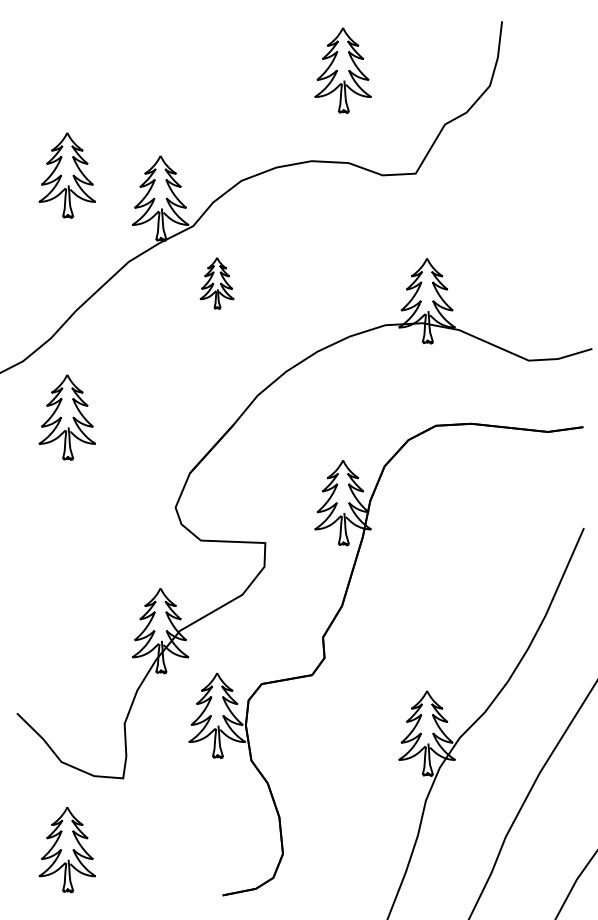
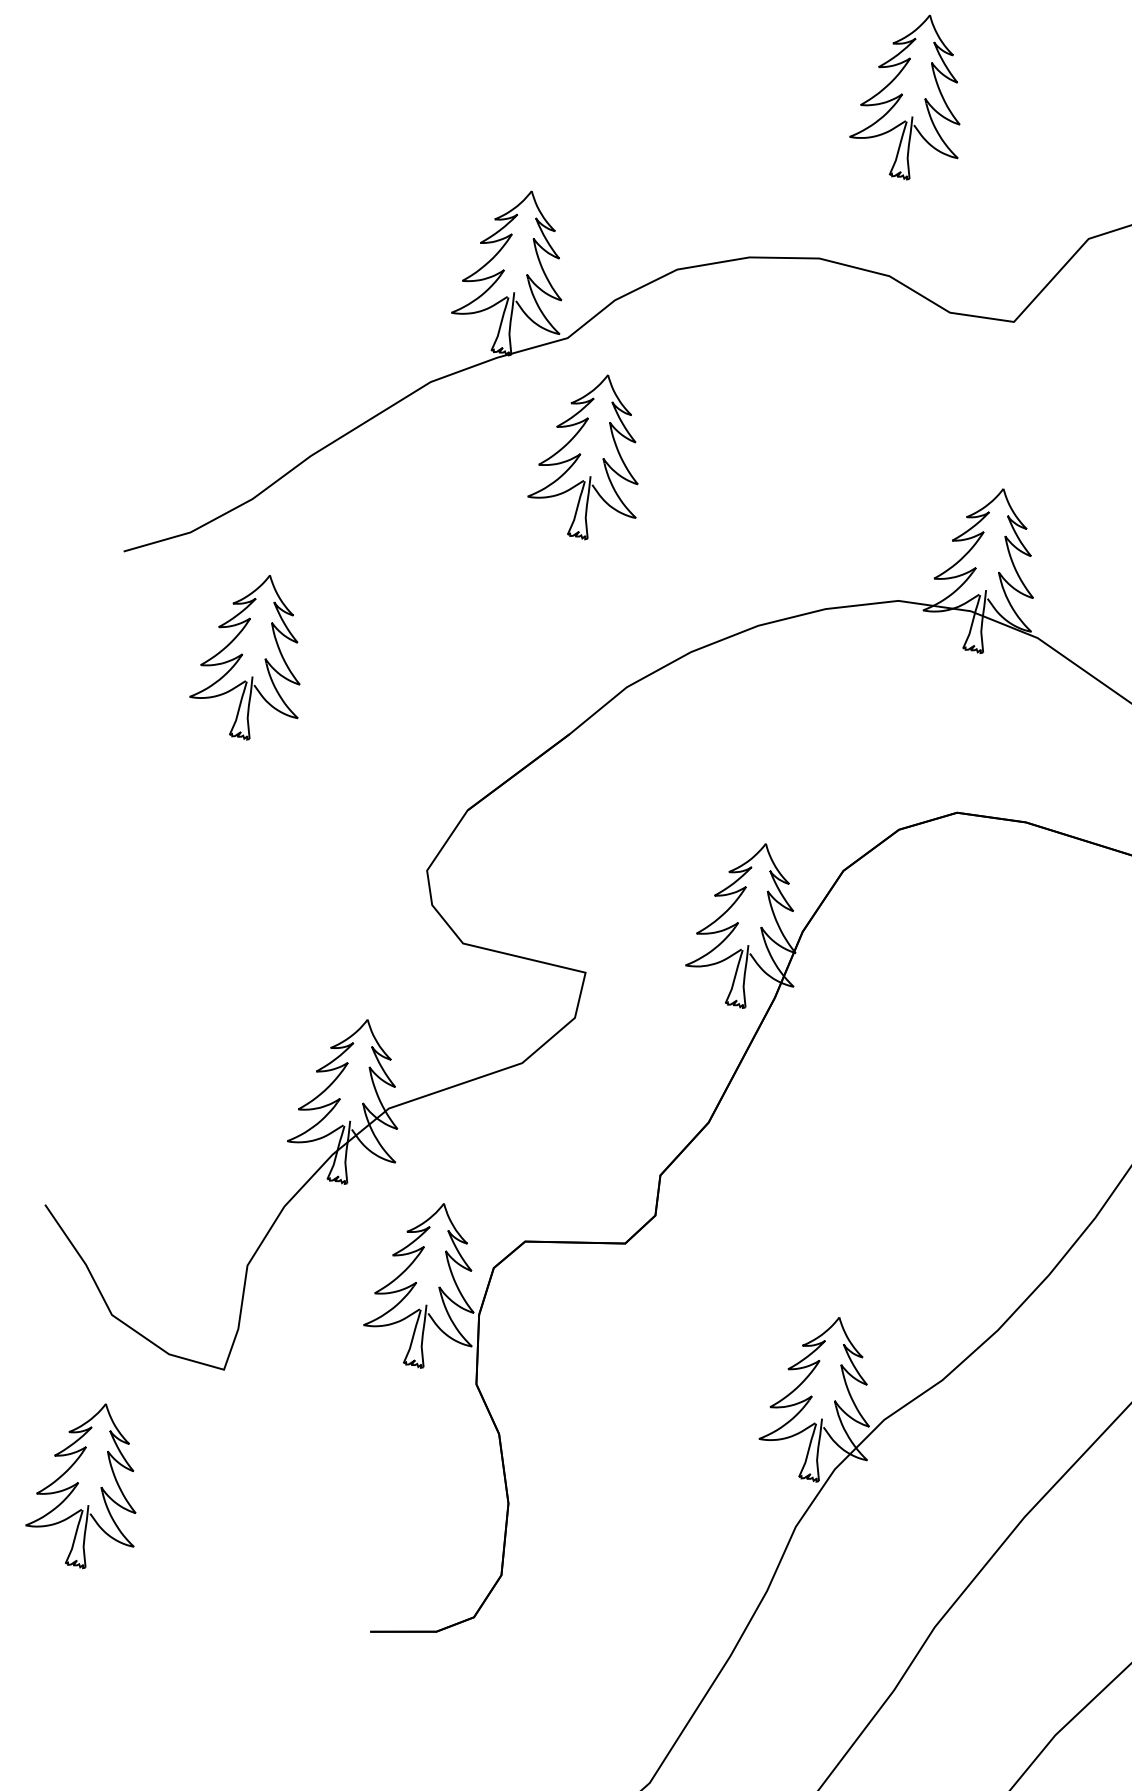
part: (66, 175) -> (344, 192), removed
part: (216, 283) -> (590, 456), size x1.67

